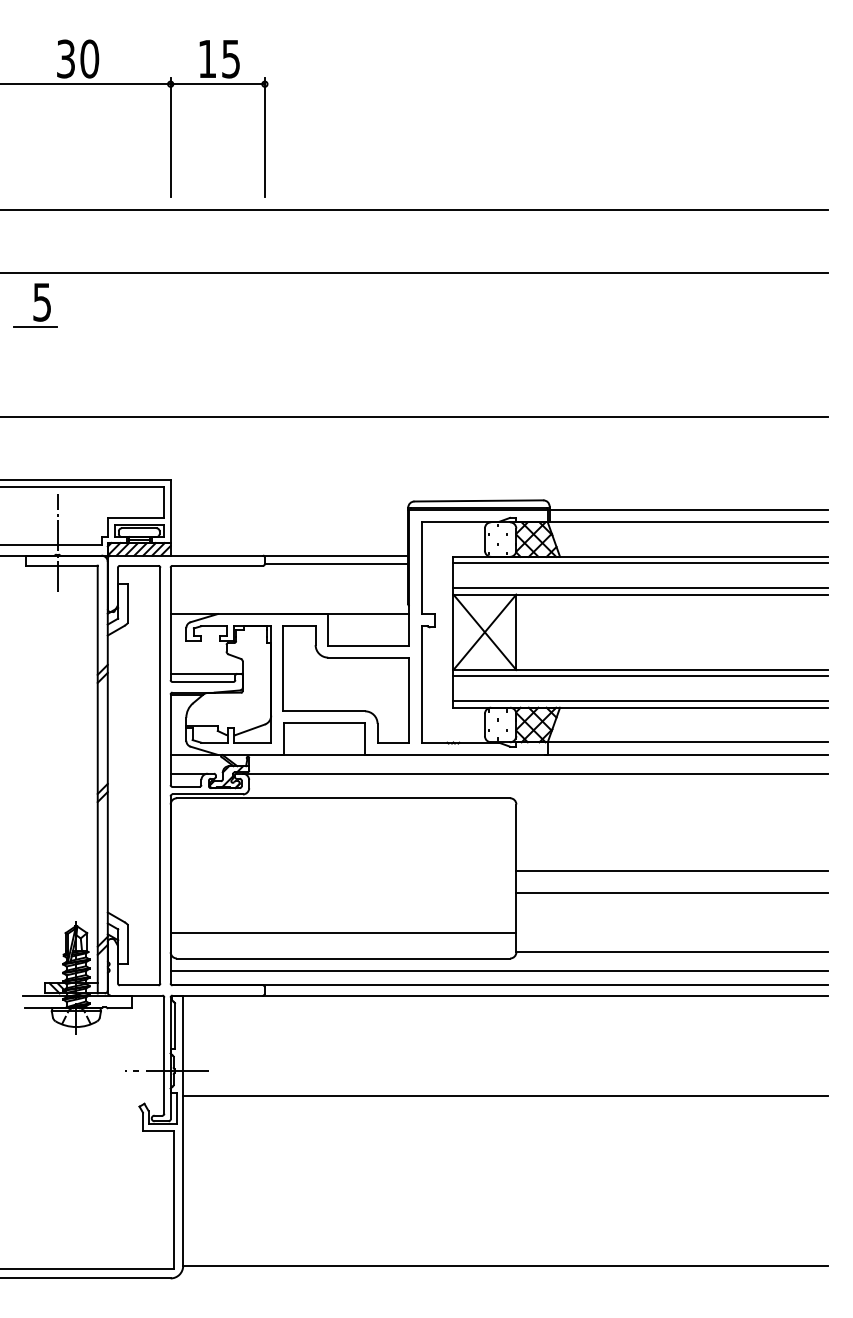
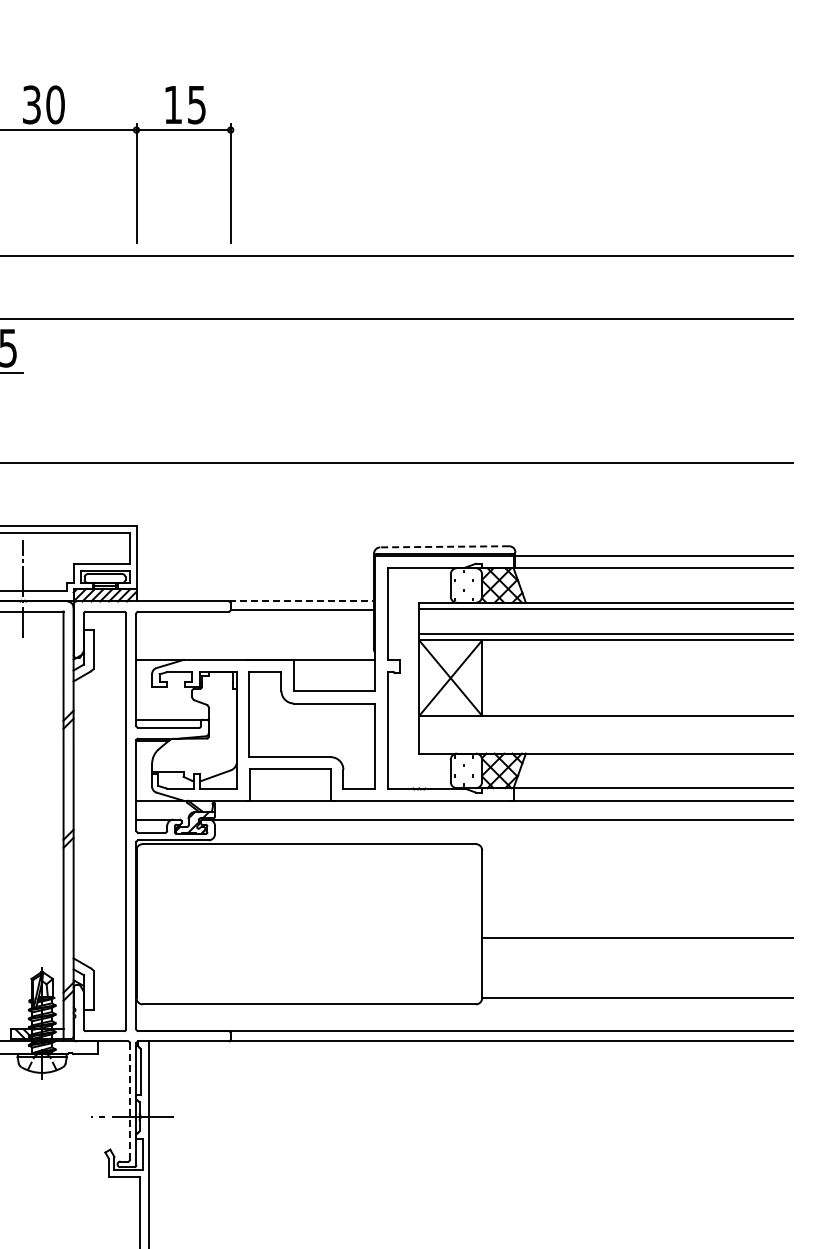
line: (478, 500) -> (444, 546), solid -> dashed
line: (335, 555) -> (301, 601), solid -> dashed
line: (640, 676) -> (606, 722), removed
line: (640, 701) -> (606, 747), removed
line: (671, 871) -> (637, 917), removed
line: (343, 933) -> (309, 979), removed
line: (498, 971) -> (464, 1017), removed
line: (164, 1055) -> (130, 1101), solid -> dashed
line: (505, 1096) -> (471, 1142), removed

